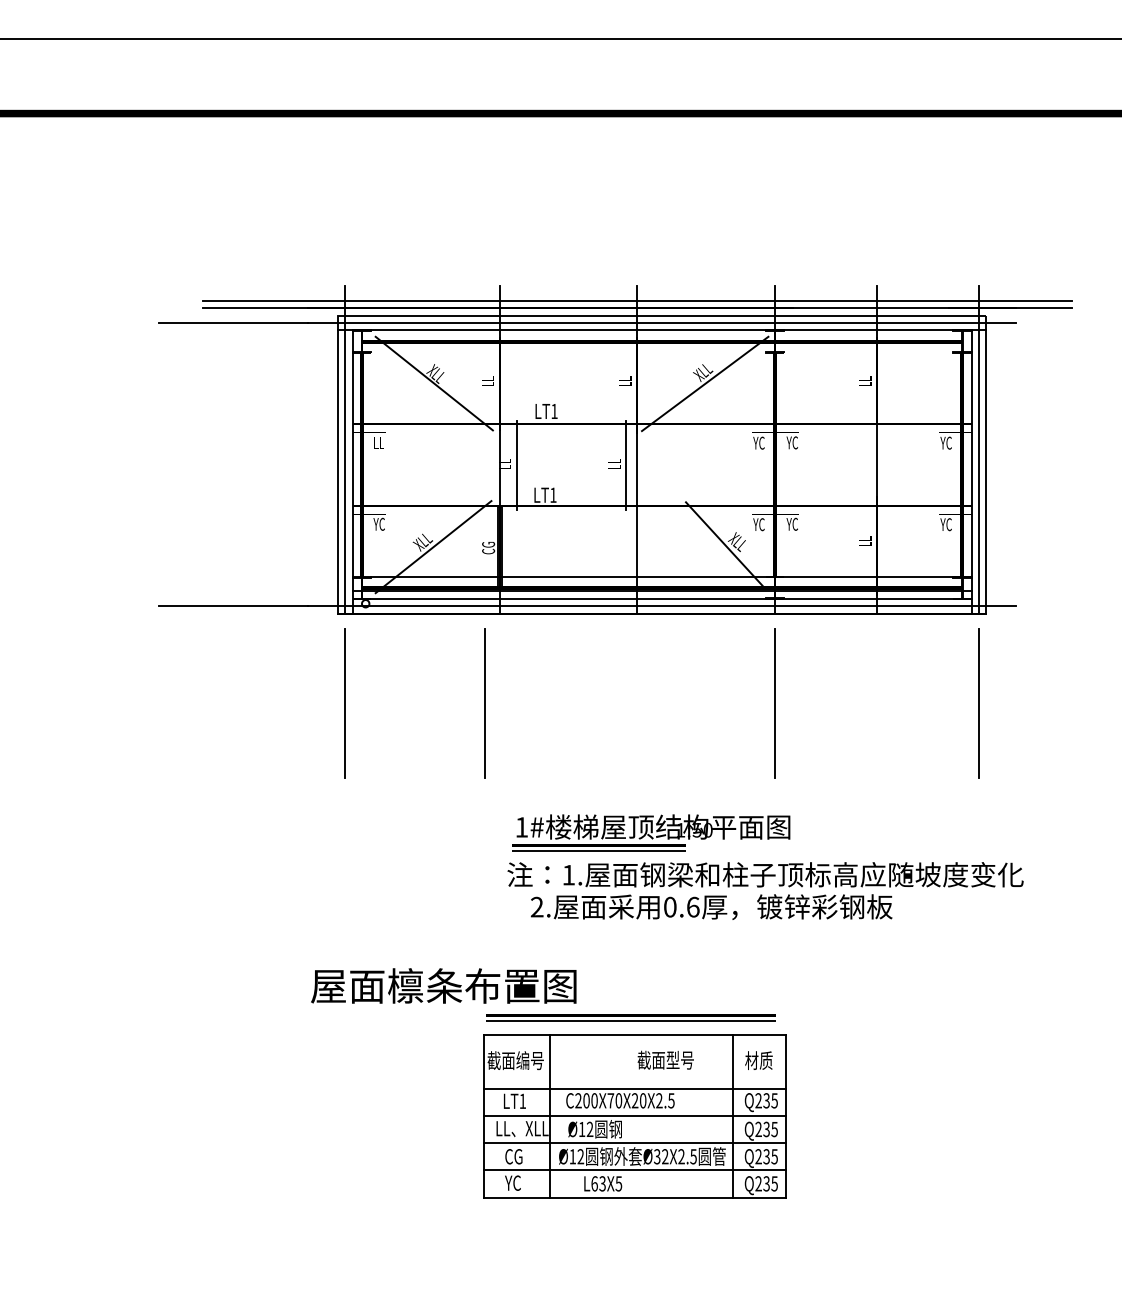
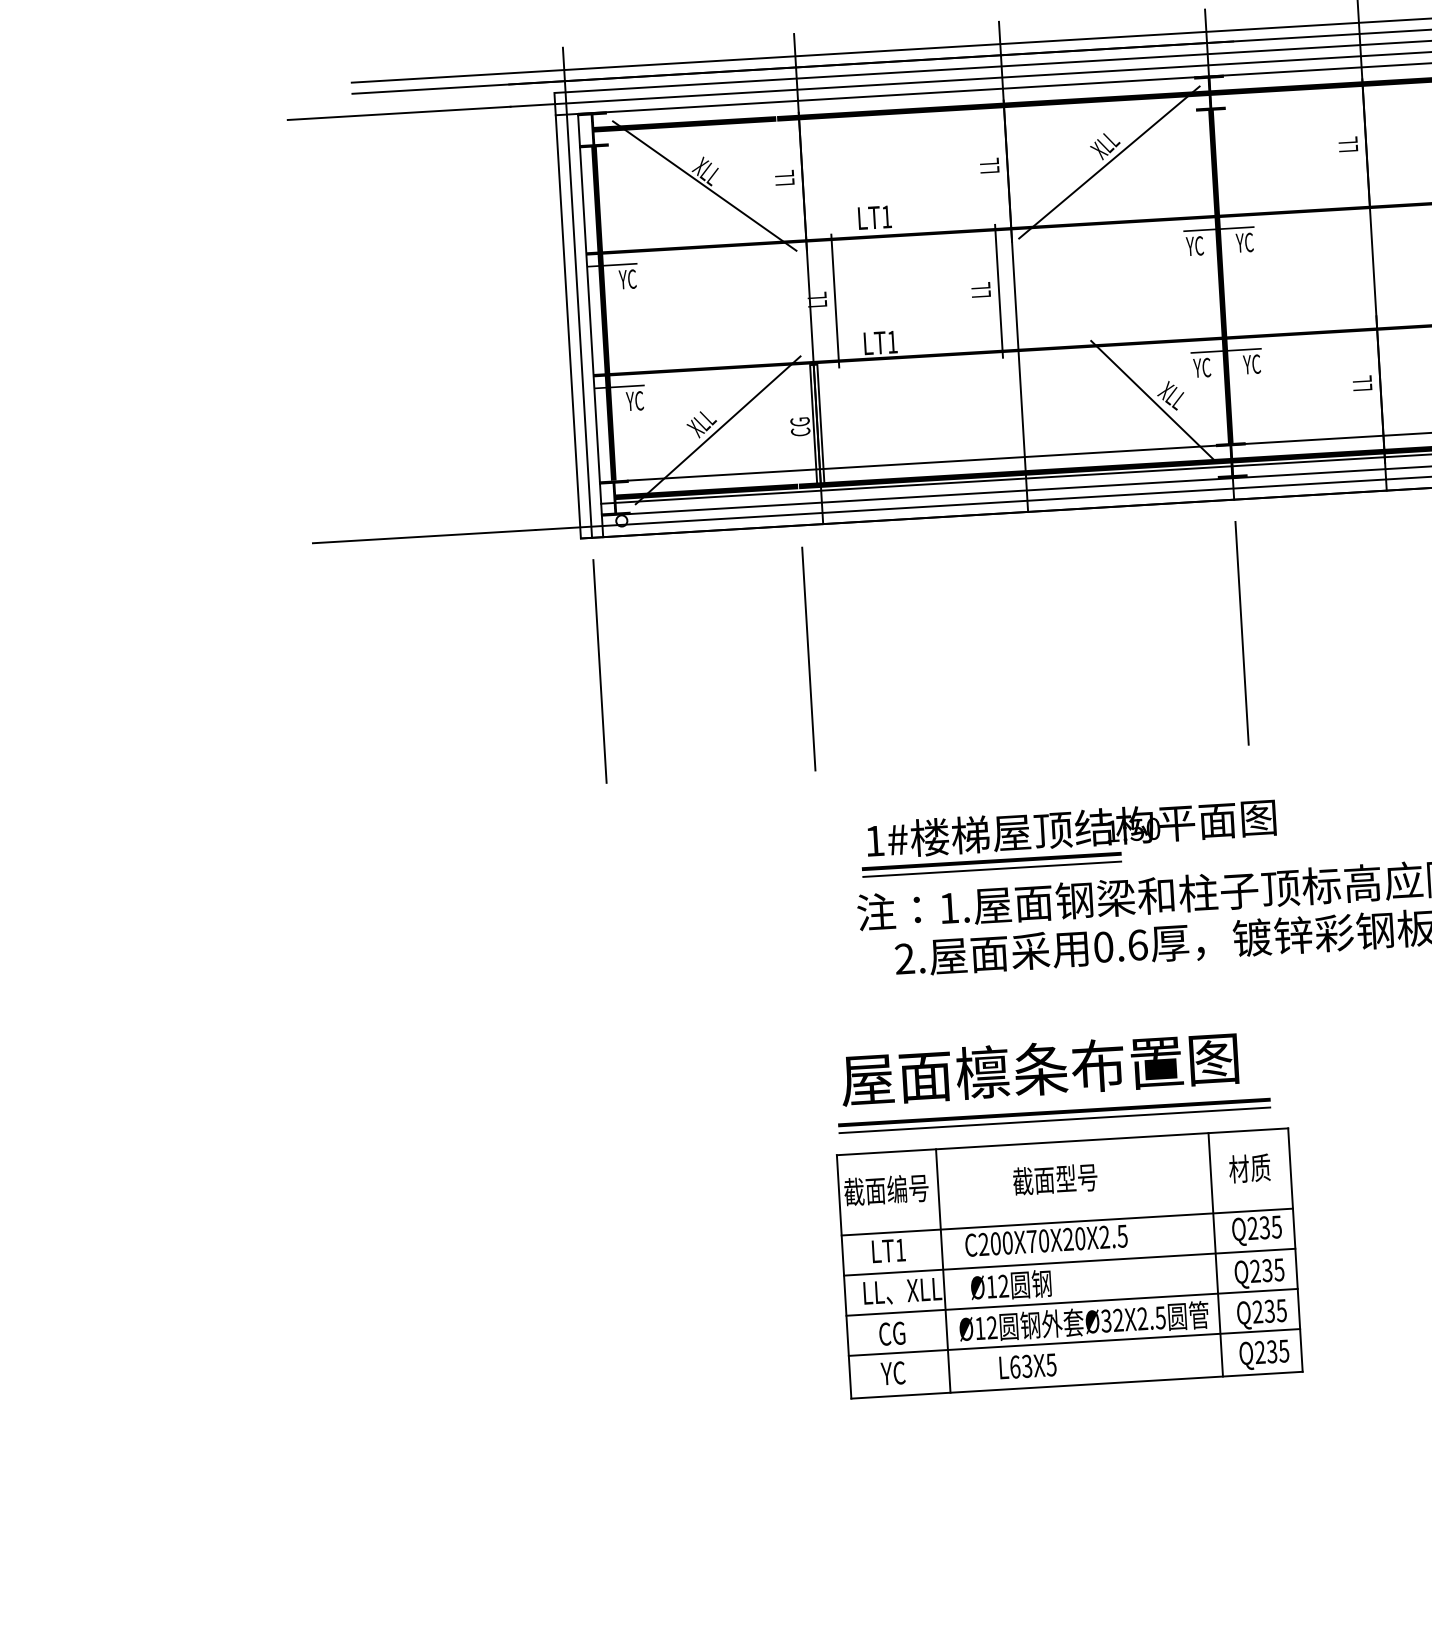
text: (378, 442) -> (626, 278), LL -> YC
text: (443, 985) -> (1039, 1068), moved
text: (665, 1059) -> (1054, 1178), moved

